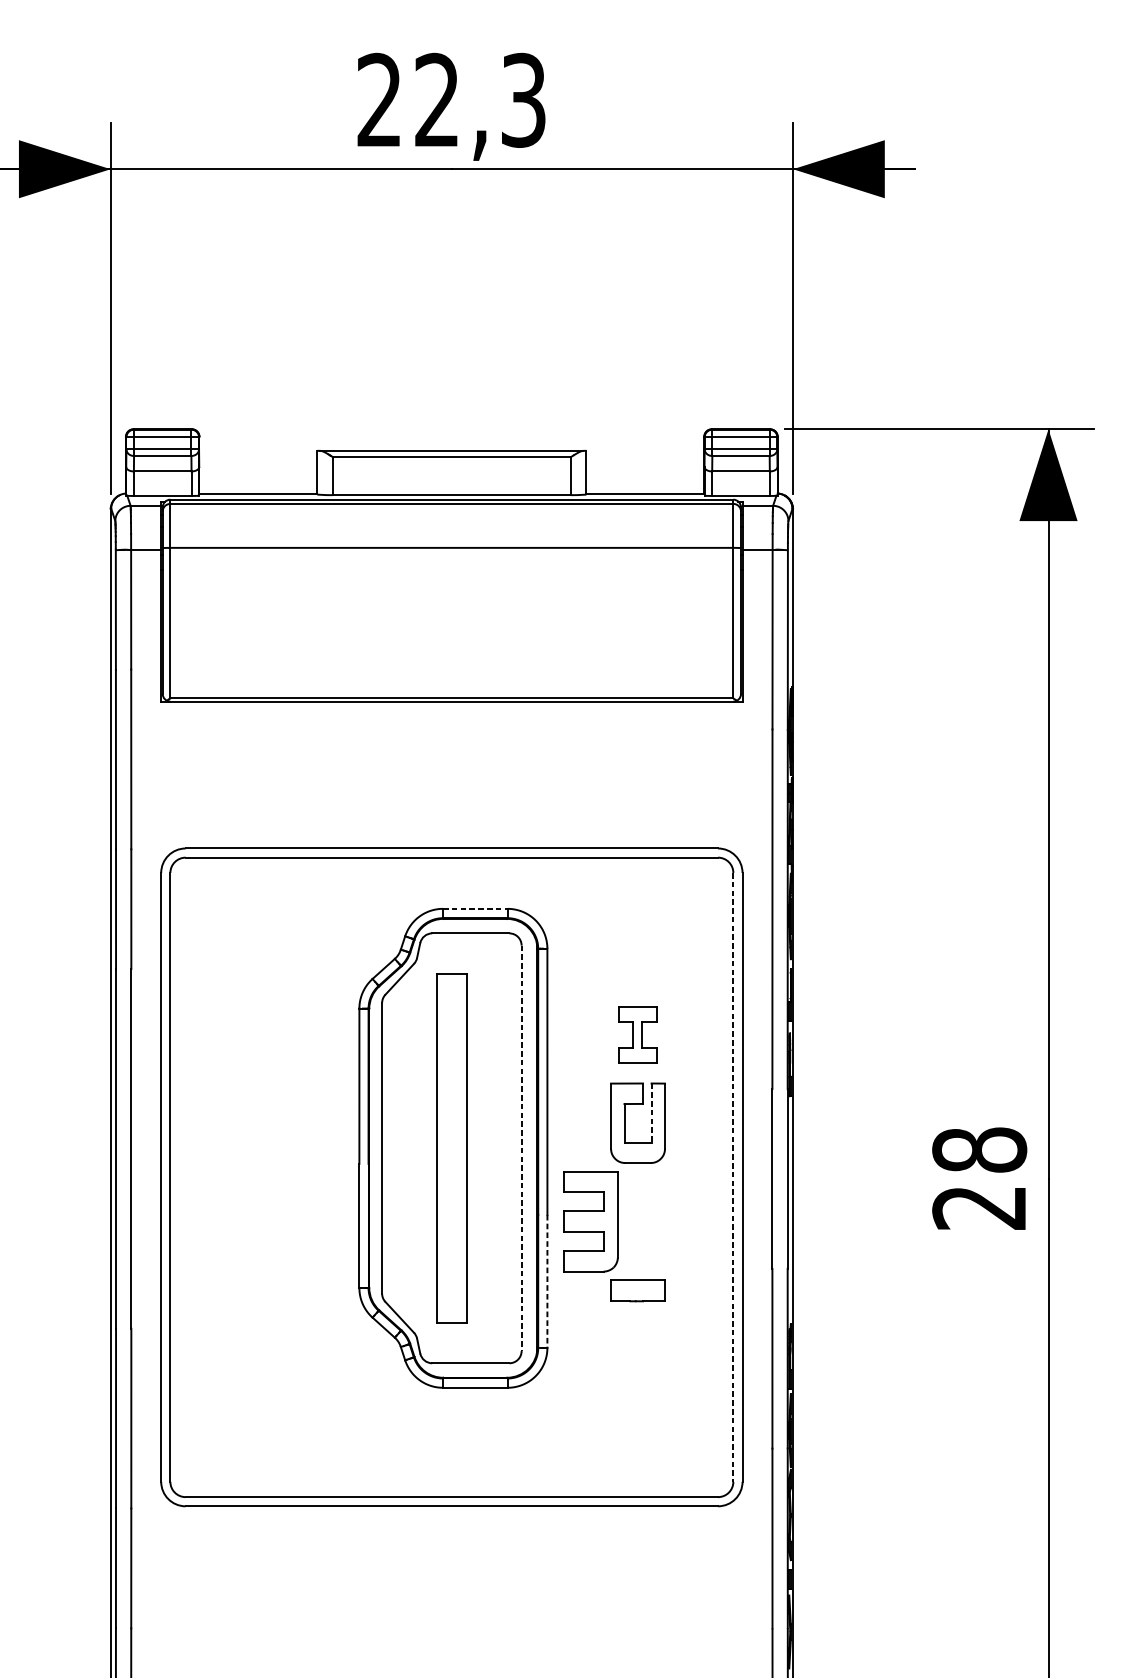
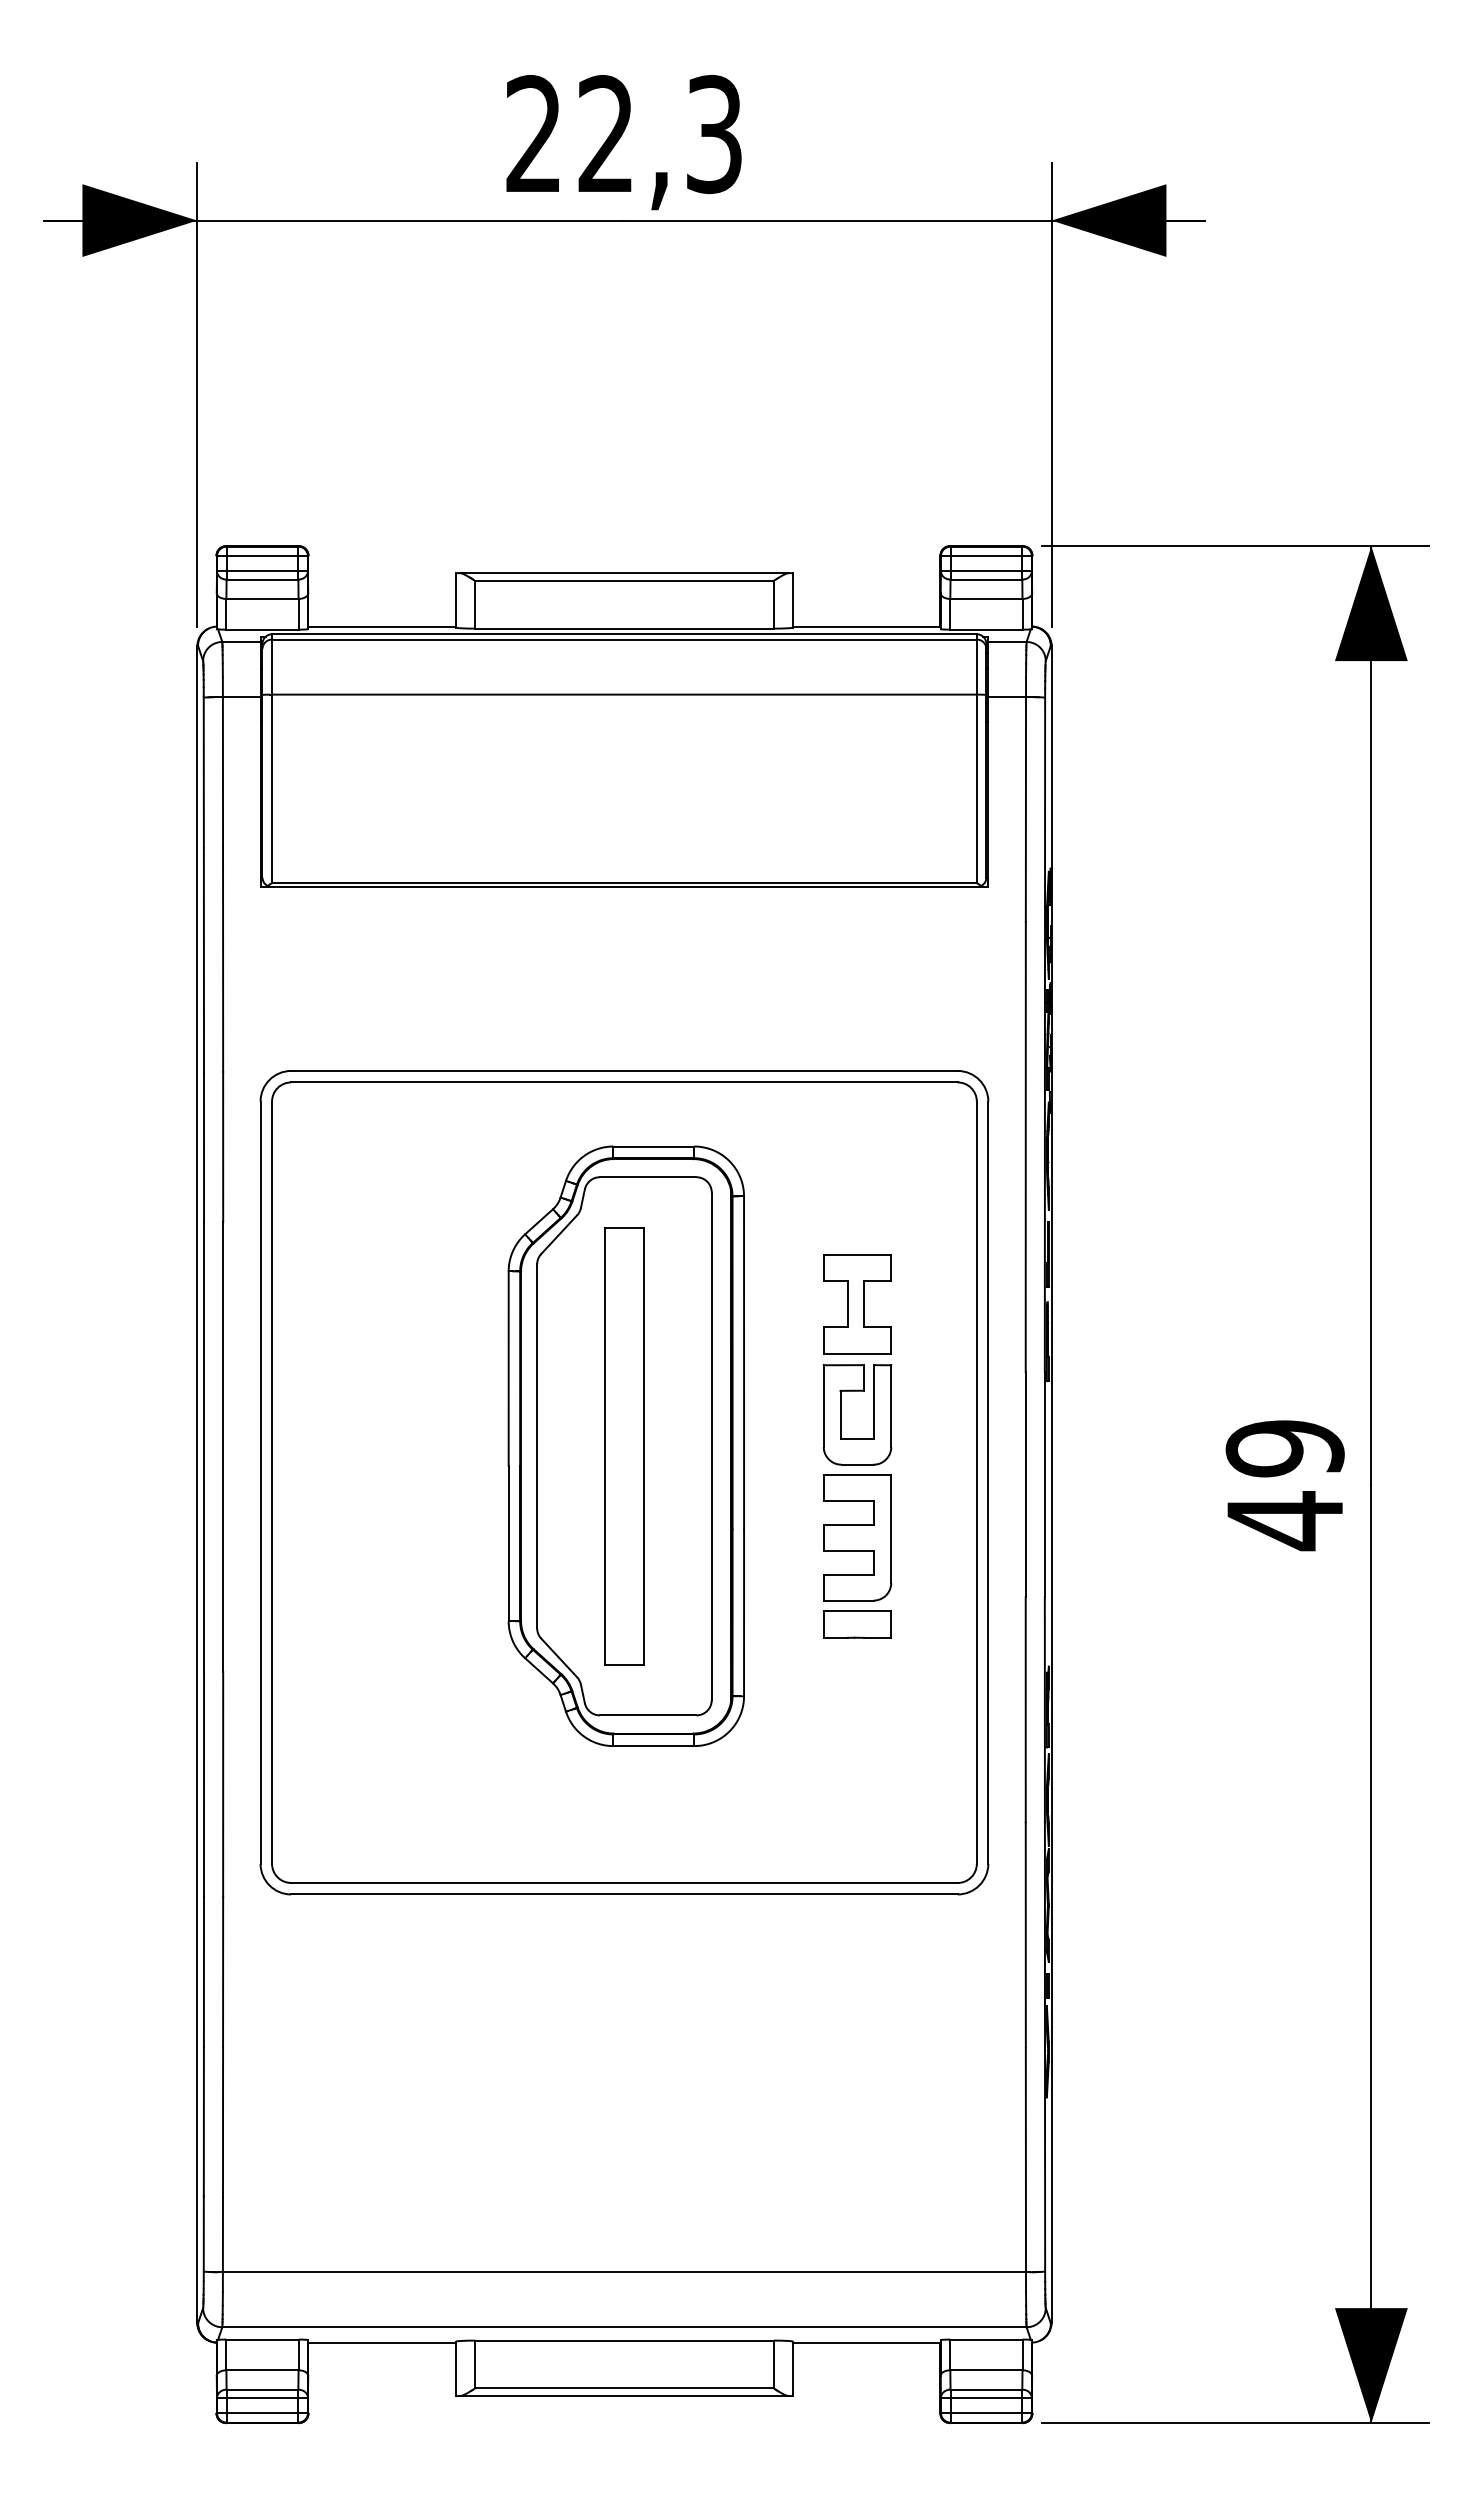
line: (475, 908) -> (654, 1146), dashed -> solid
part: (638, 1035) -> (857, 1304), size x1.43
line: (651, 1113) -> (874, 1402), dashed -> solid
line: (521, 1148) -> (711, 1446), dashed -> solid
line: (733, 1178) -> (976, 1483), dashed -> solid
text: (979, 1179) -> (1284, 1485), 28 -> 49
part: (590, 1221) -> (857, 1537), moved
line: (547, 1281) -> (744, 1613), dashed -> solid

